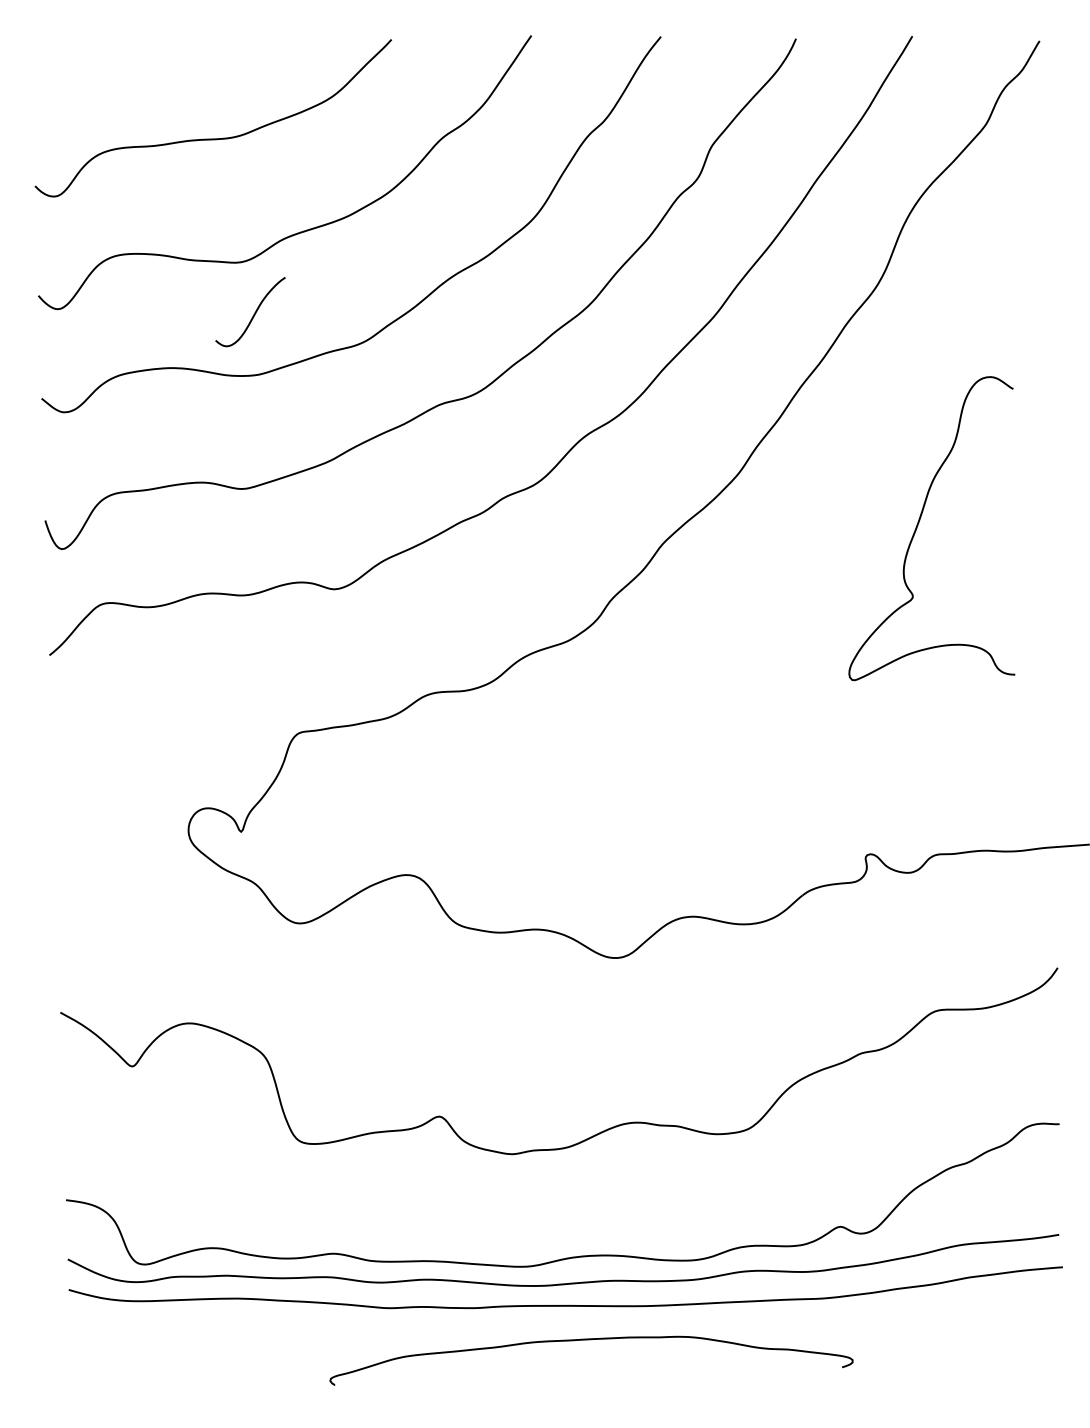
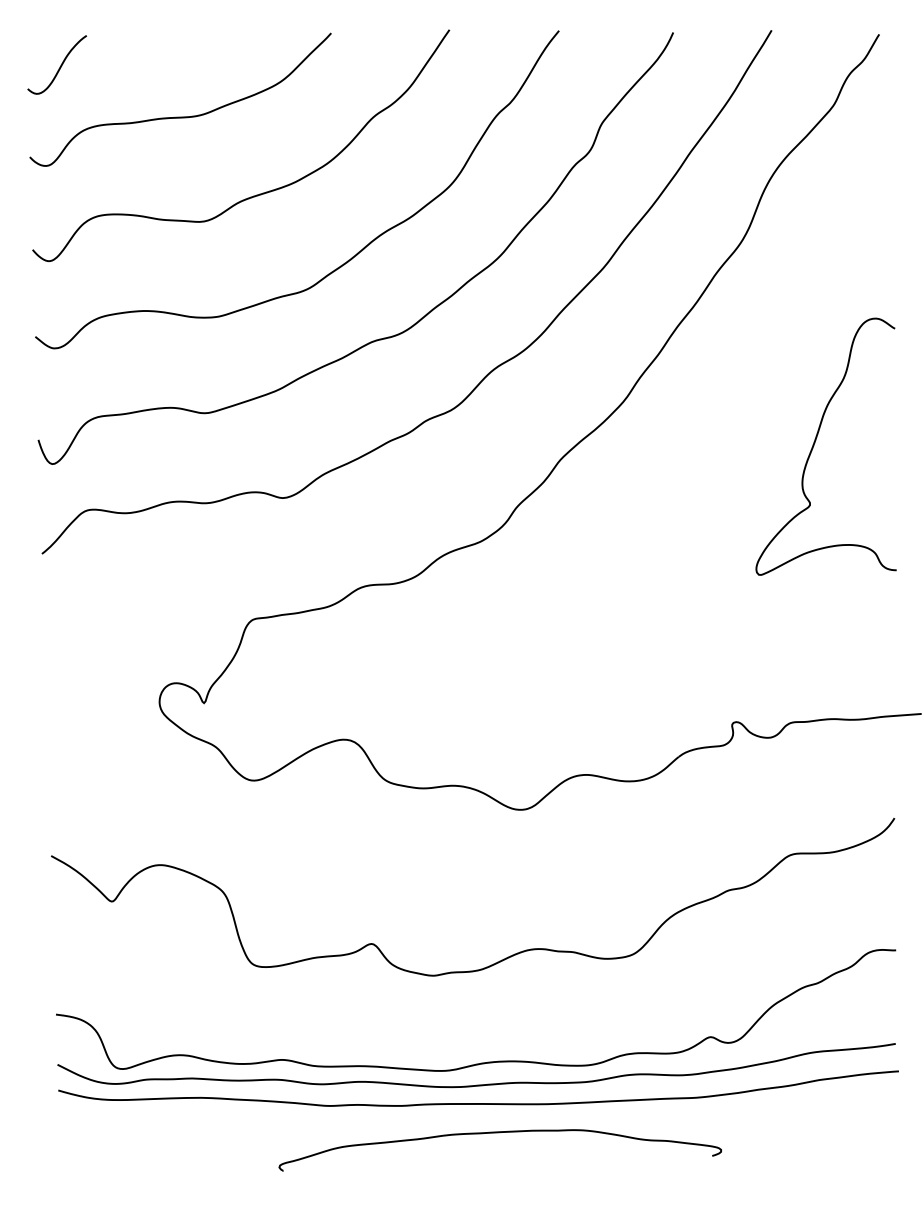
curve: (253, 314) -> (59, 66), moved
curve: (919, 523) -> (815, 442), moved

